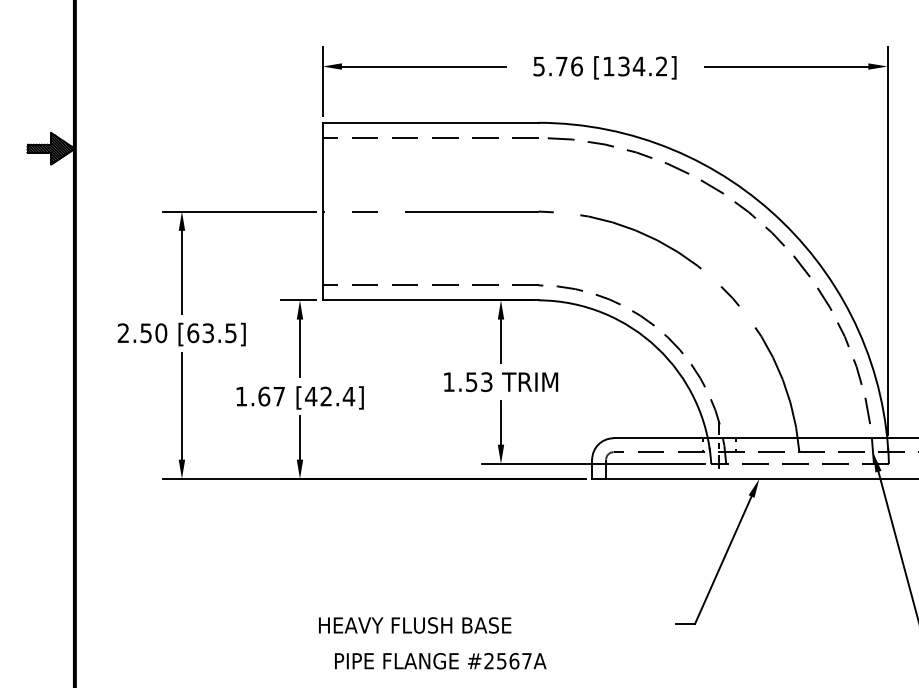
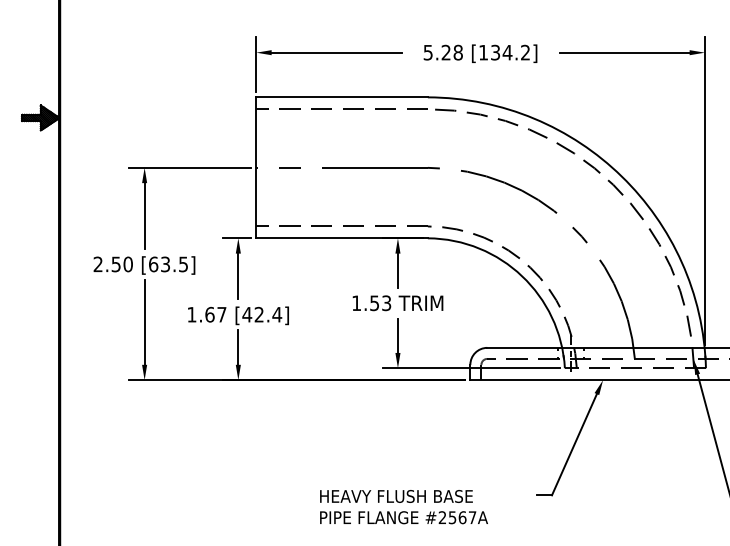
text: (569, 66) -> (452, 52), 5.76 -> 5.28
text: (415, 625) -> (396, 496), moved
text: (440, 661) -> (403, 517), moved

